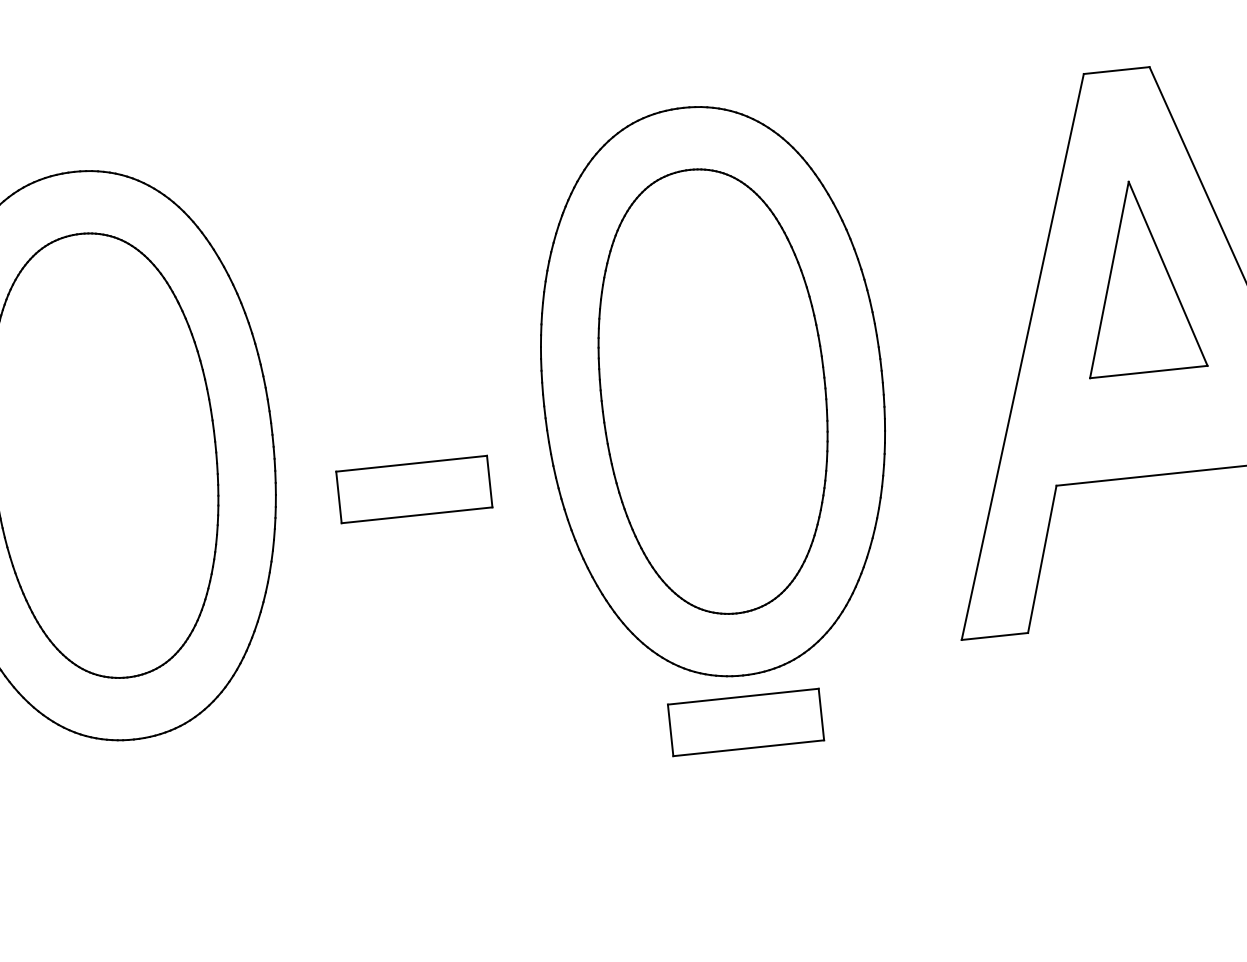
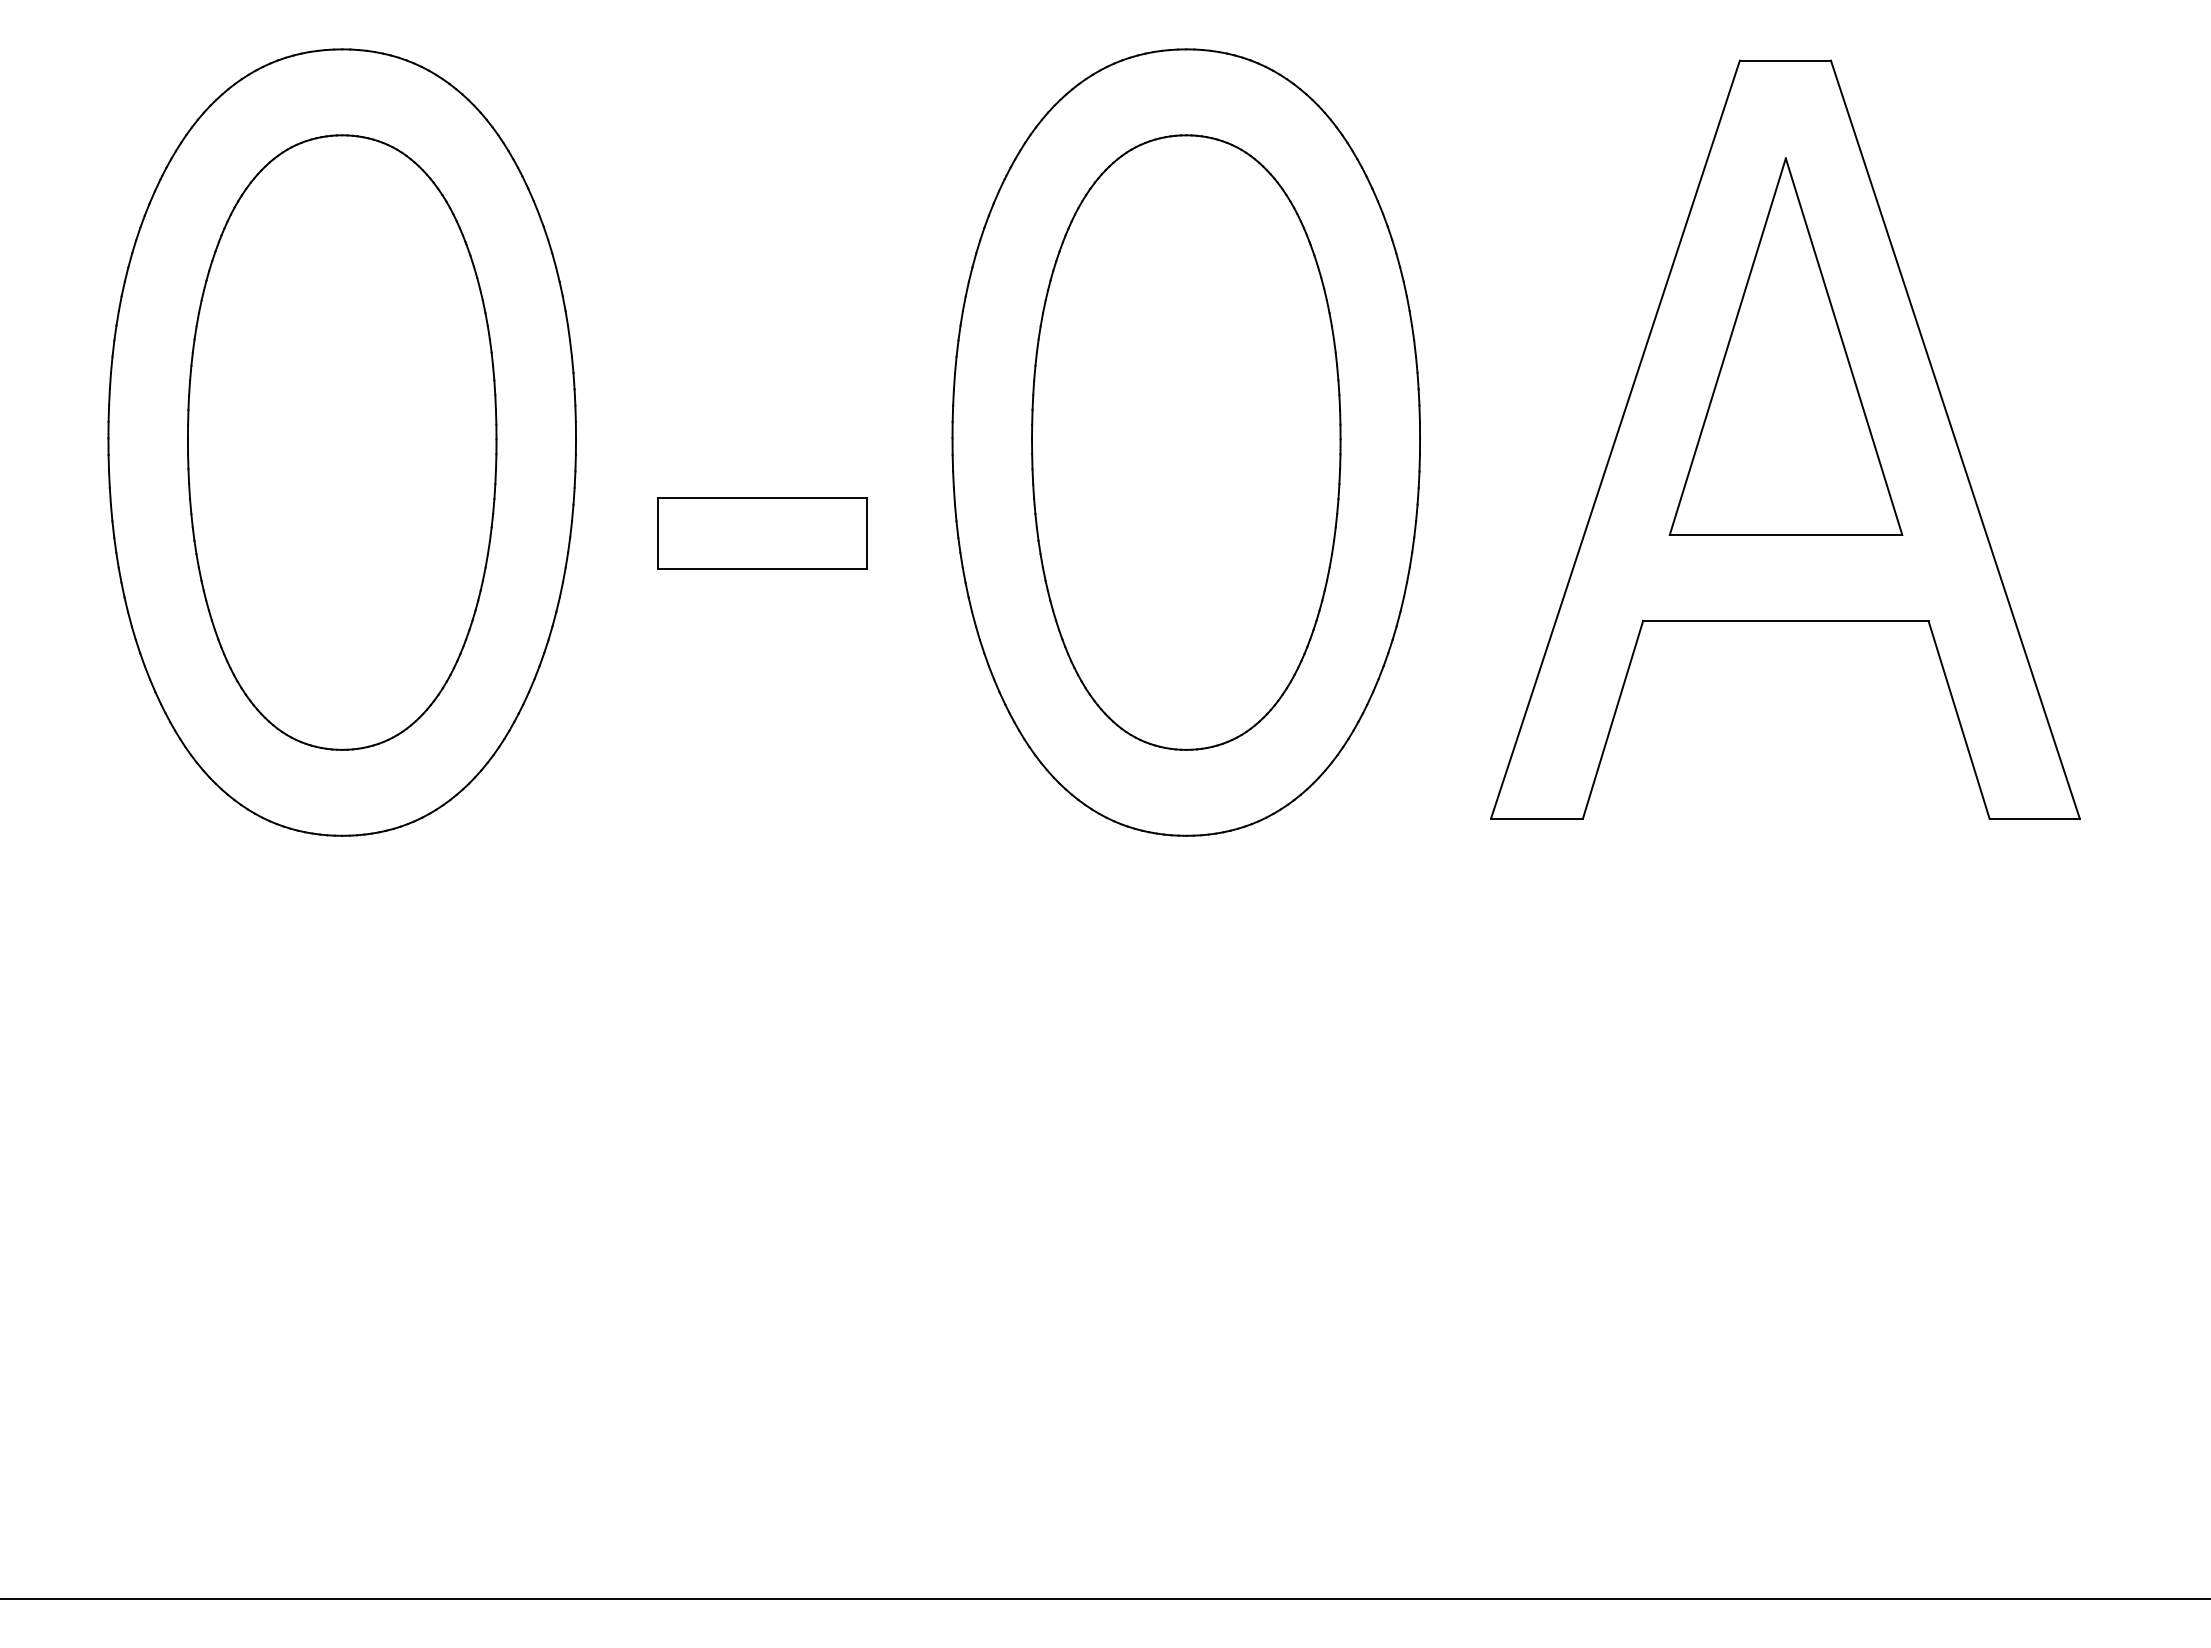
part: (1138, 276) -> (1785, 346), size x1.43
part: (745, 722) -> (1183, 900), removed

